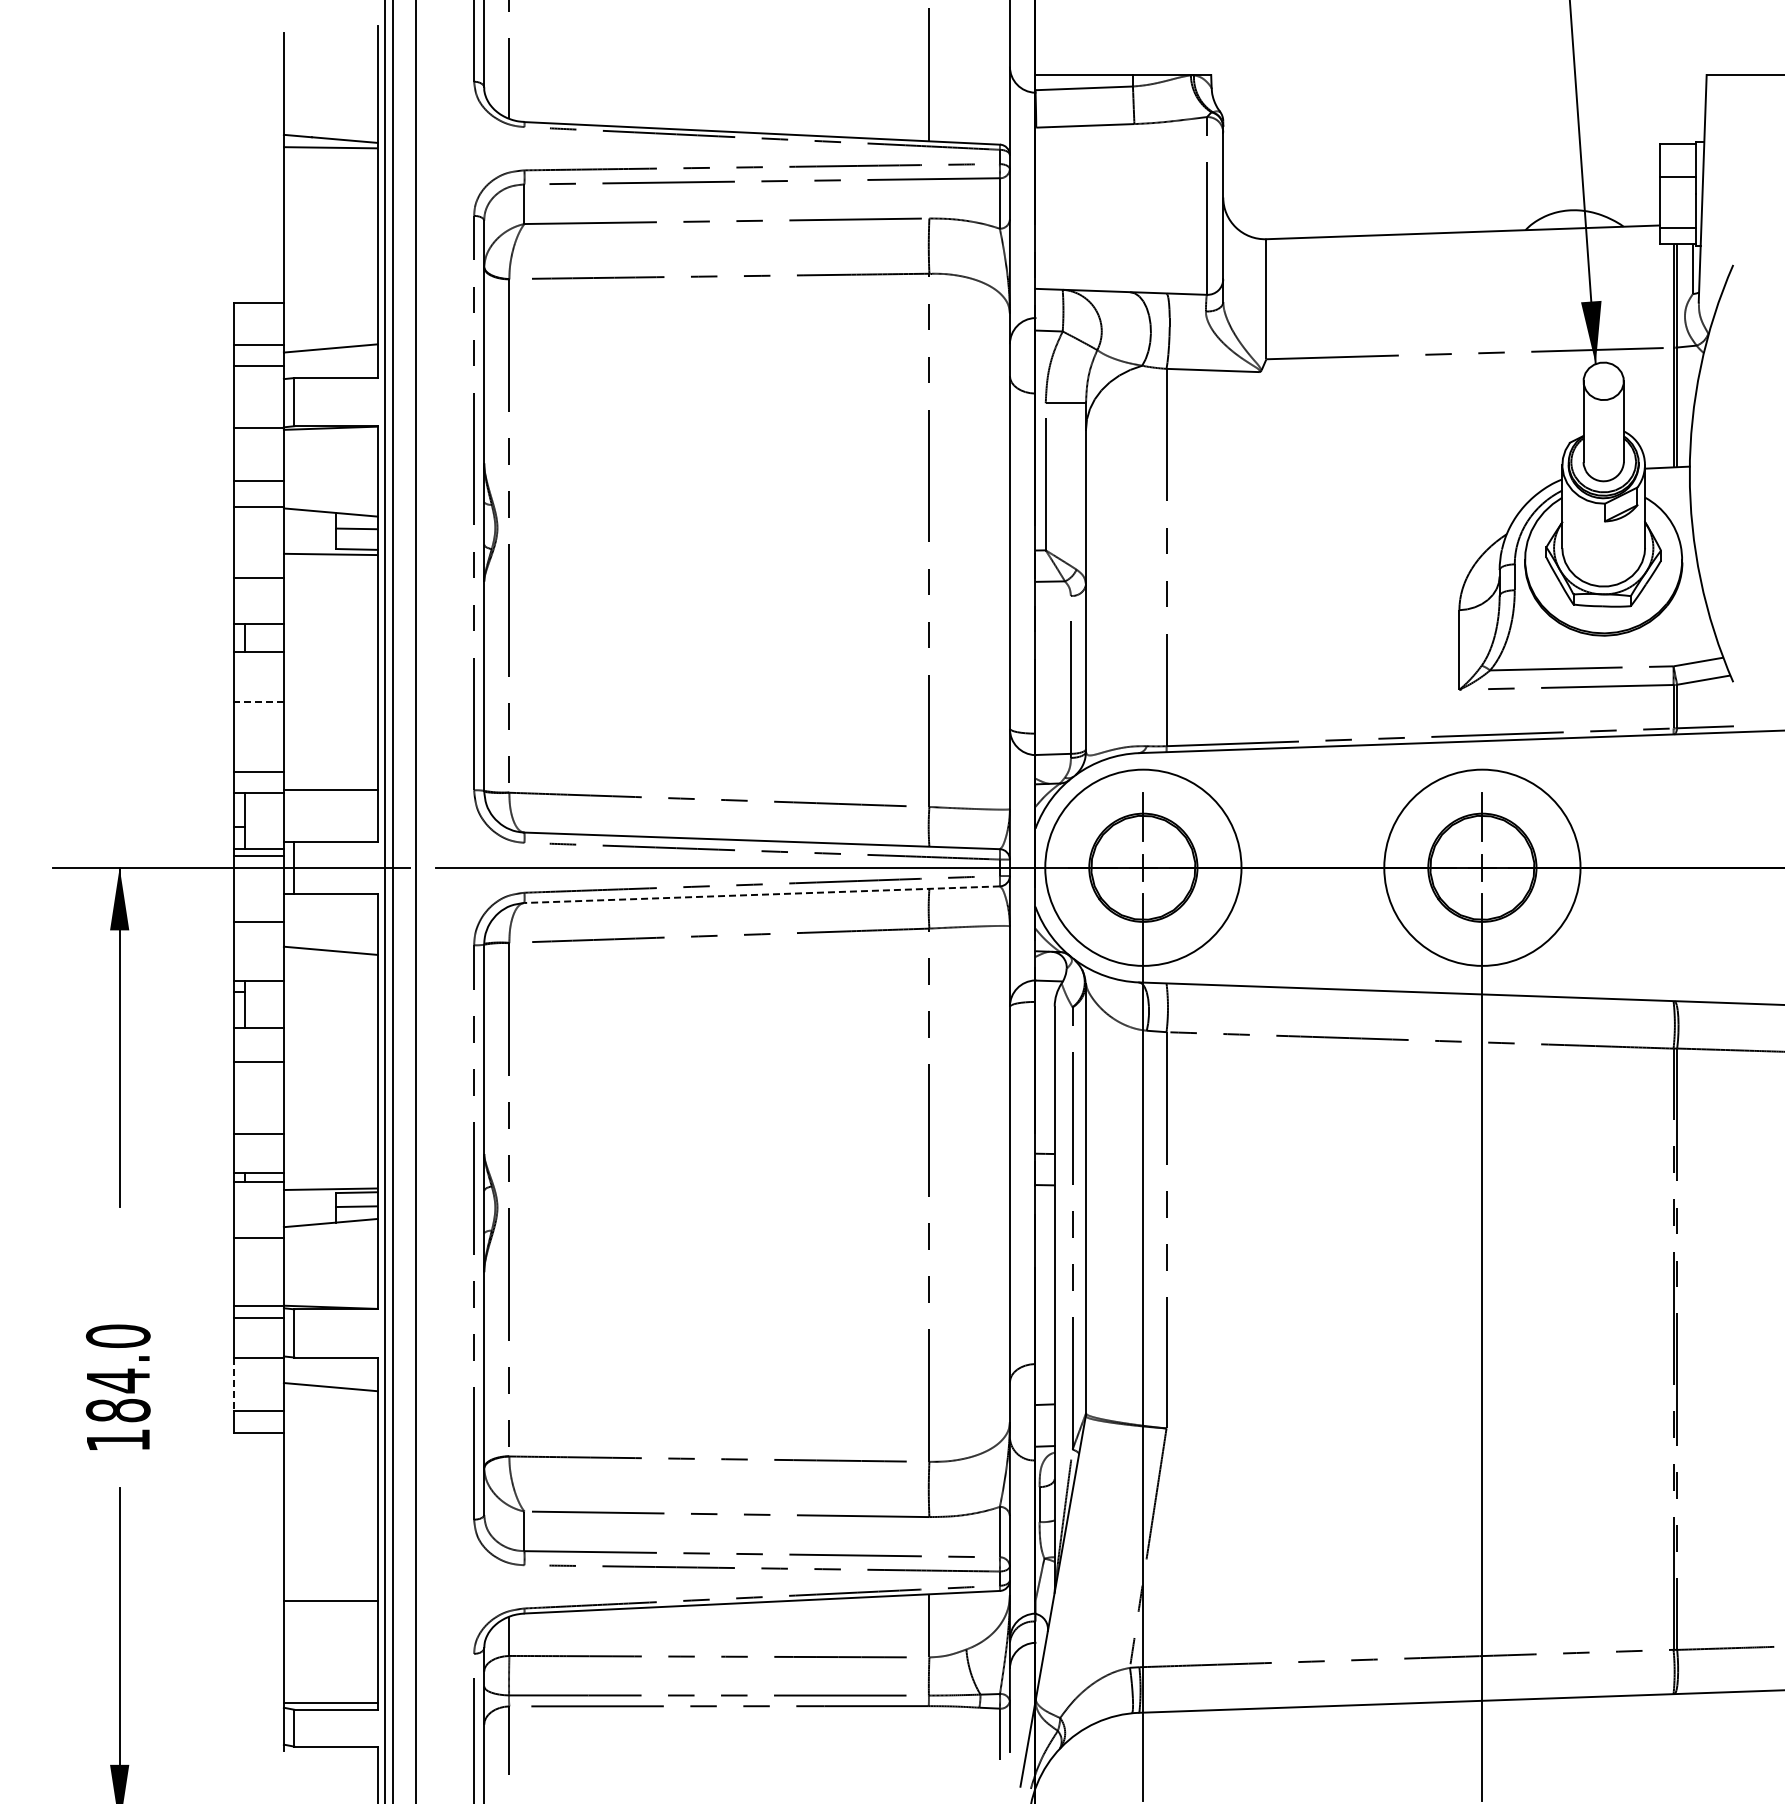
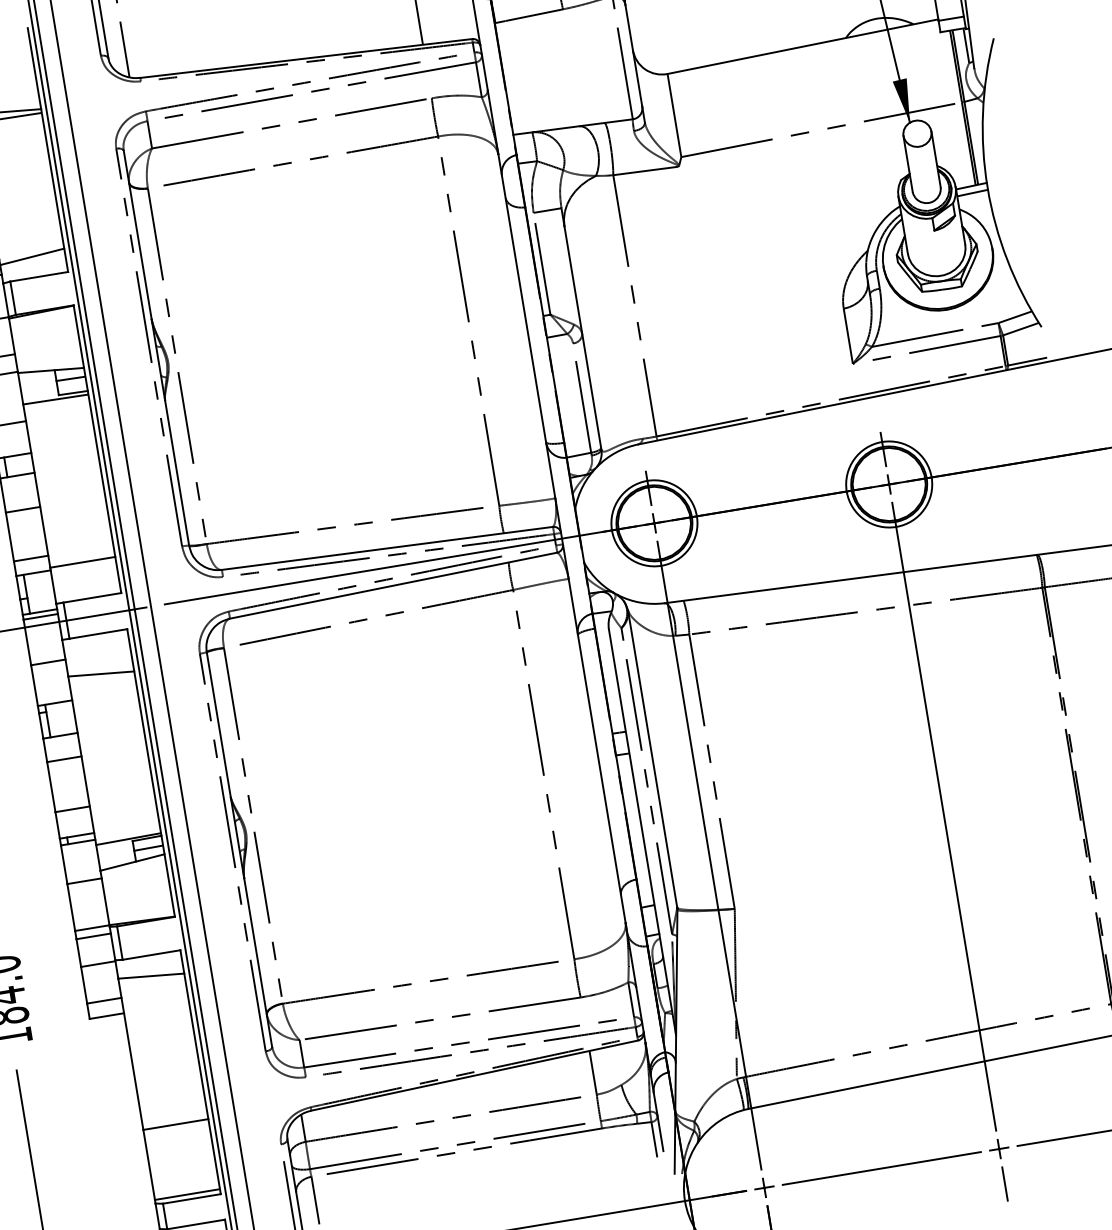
line: (1667, 477) -> (972, 193), added
line: (259, 701) -> (23, 509), dashed -> solid
circle: (1143, 867) -> (654, 523), size x0.62
circle: (1482, 867) -> (889, 484), size x0.62
line: (762, 894) -> (393, 585), dashed -> solid
line: (234, 1384) -> (84, 985), dashed -> solid

